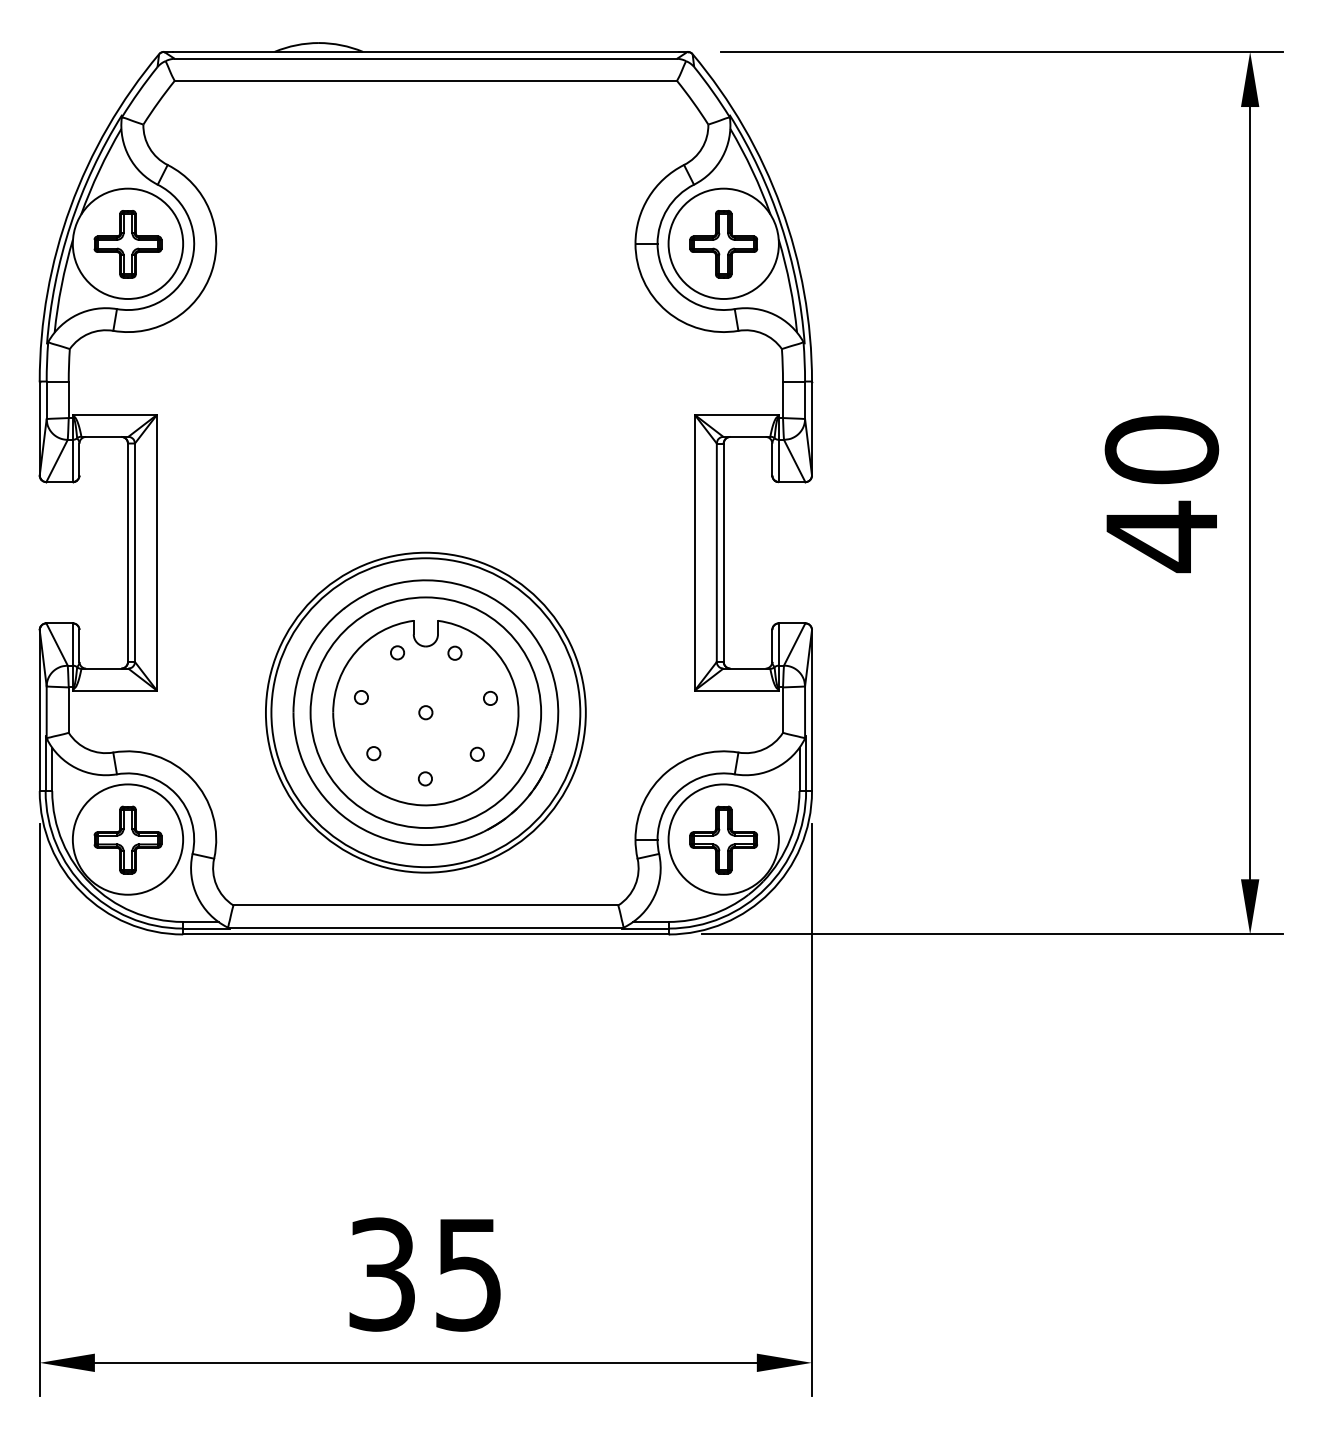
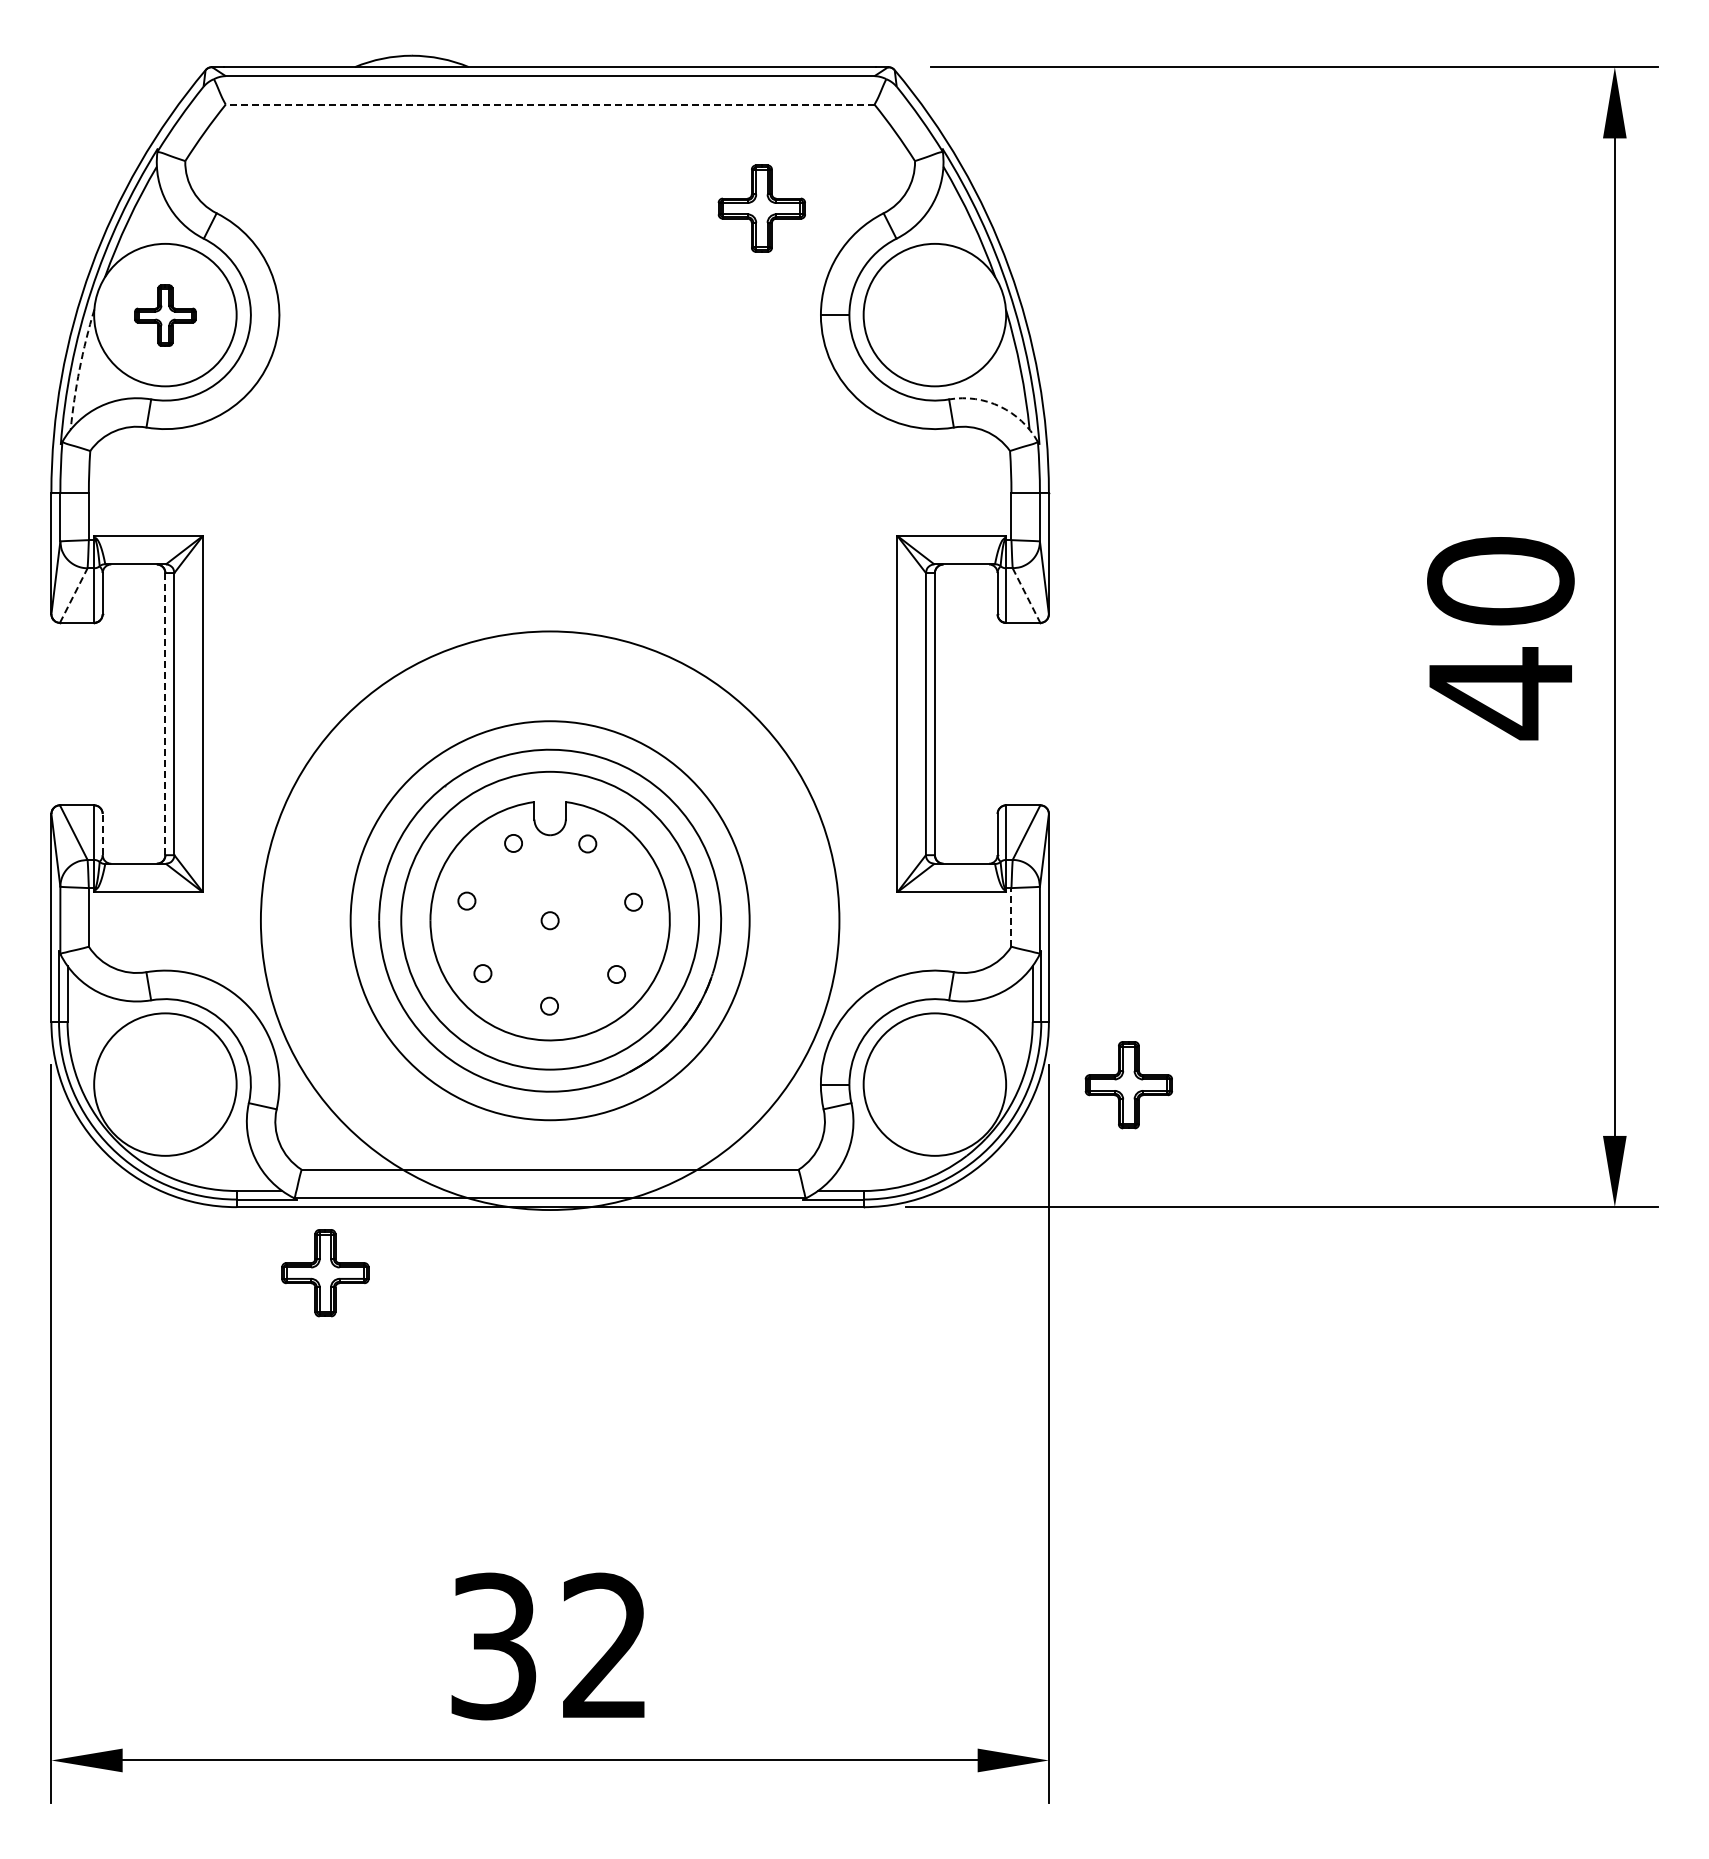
line: (425, 80) -> (549, 104), solid -> dashed
part: (128, 244) -> (165, 315), size x0.7
part: (723, 244) -> (761, 208), moved
arc: (61, 285) -> (79, 369), solid -> dashed
arc: (774, 314) -> (1000, 406), solid -> dashed
line: (56, 460) -> (73, 595), solid -> dashed
line: (794, 460) -> (1026, 595), solid -> dashed
line: (128, 553) -> (165, 714), solid -> dashed
line: (79, 645) -> (102, 834), solid -> dashed
line: (783, 709) -> (1011, 916), solid -> dashed
circle: (425, 712) -> (549, 920), size x1.4
part: (128, 840) -> (325, 1273), moved
part: (723, 840) -> (1128, 1085), moved
text: (467, 1274) -> (604, 1646), 35 -> 32

